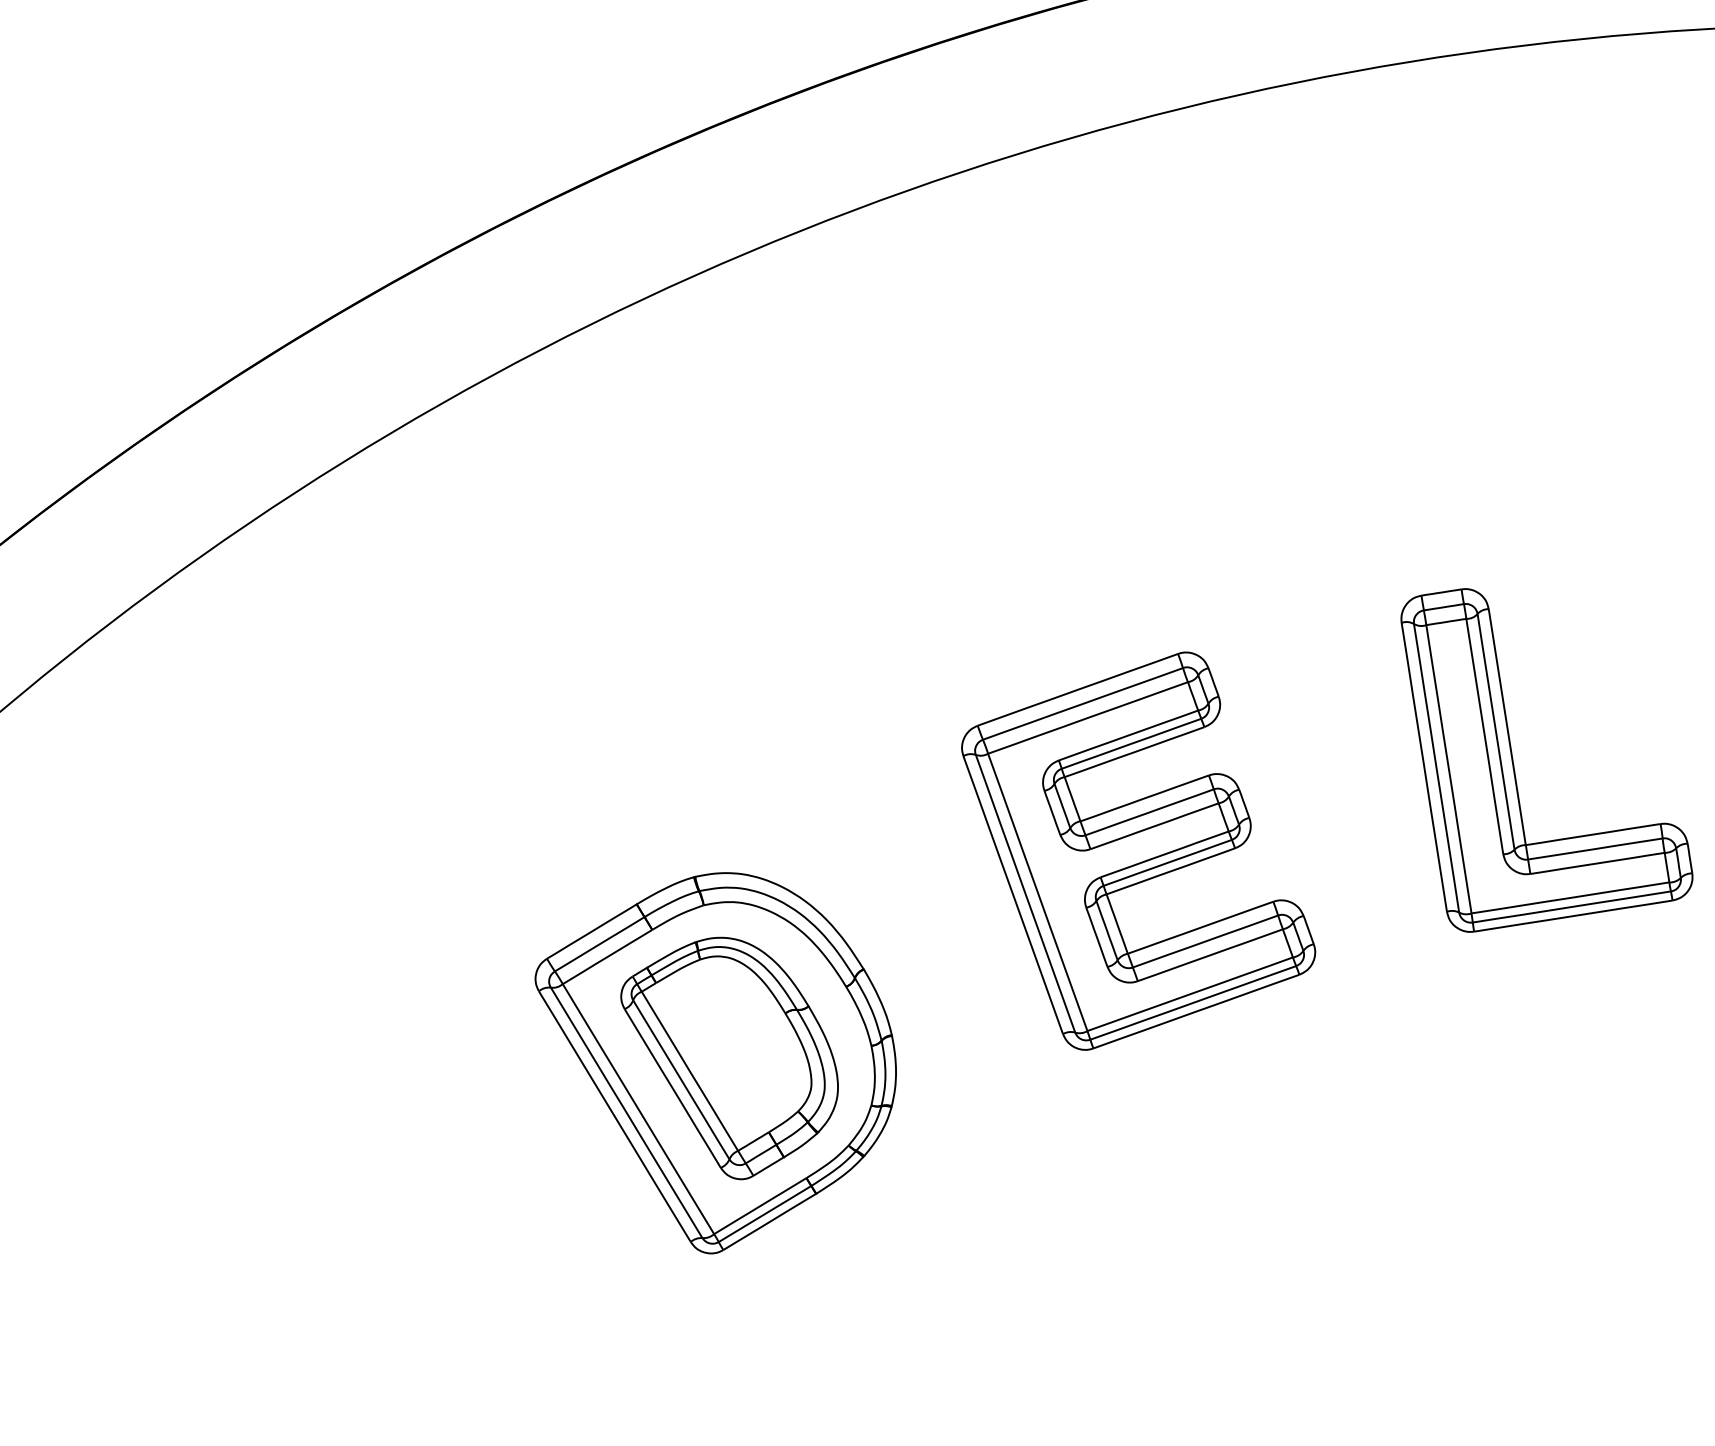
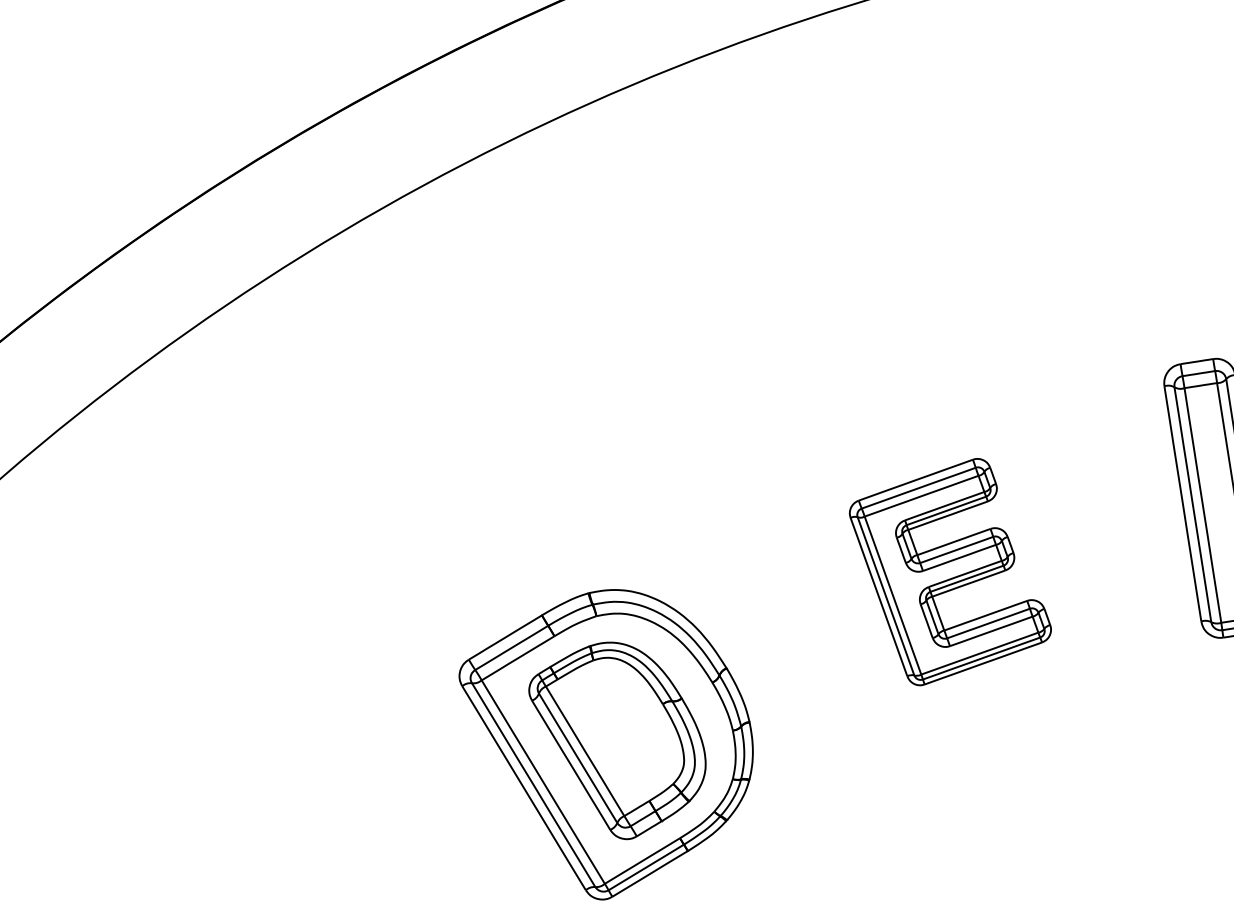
part: (1138, 850) -> (950, 571), size x0.7

